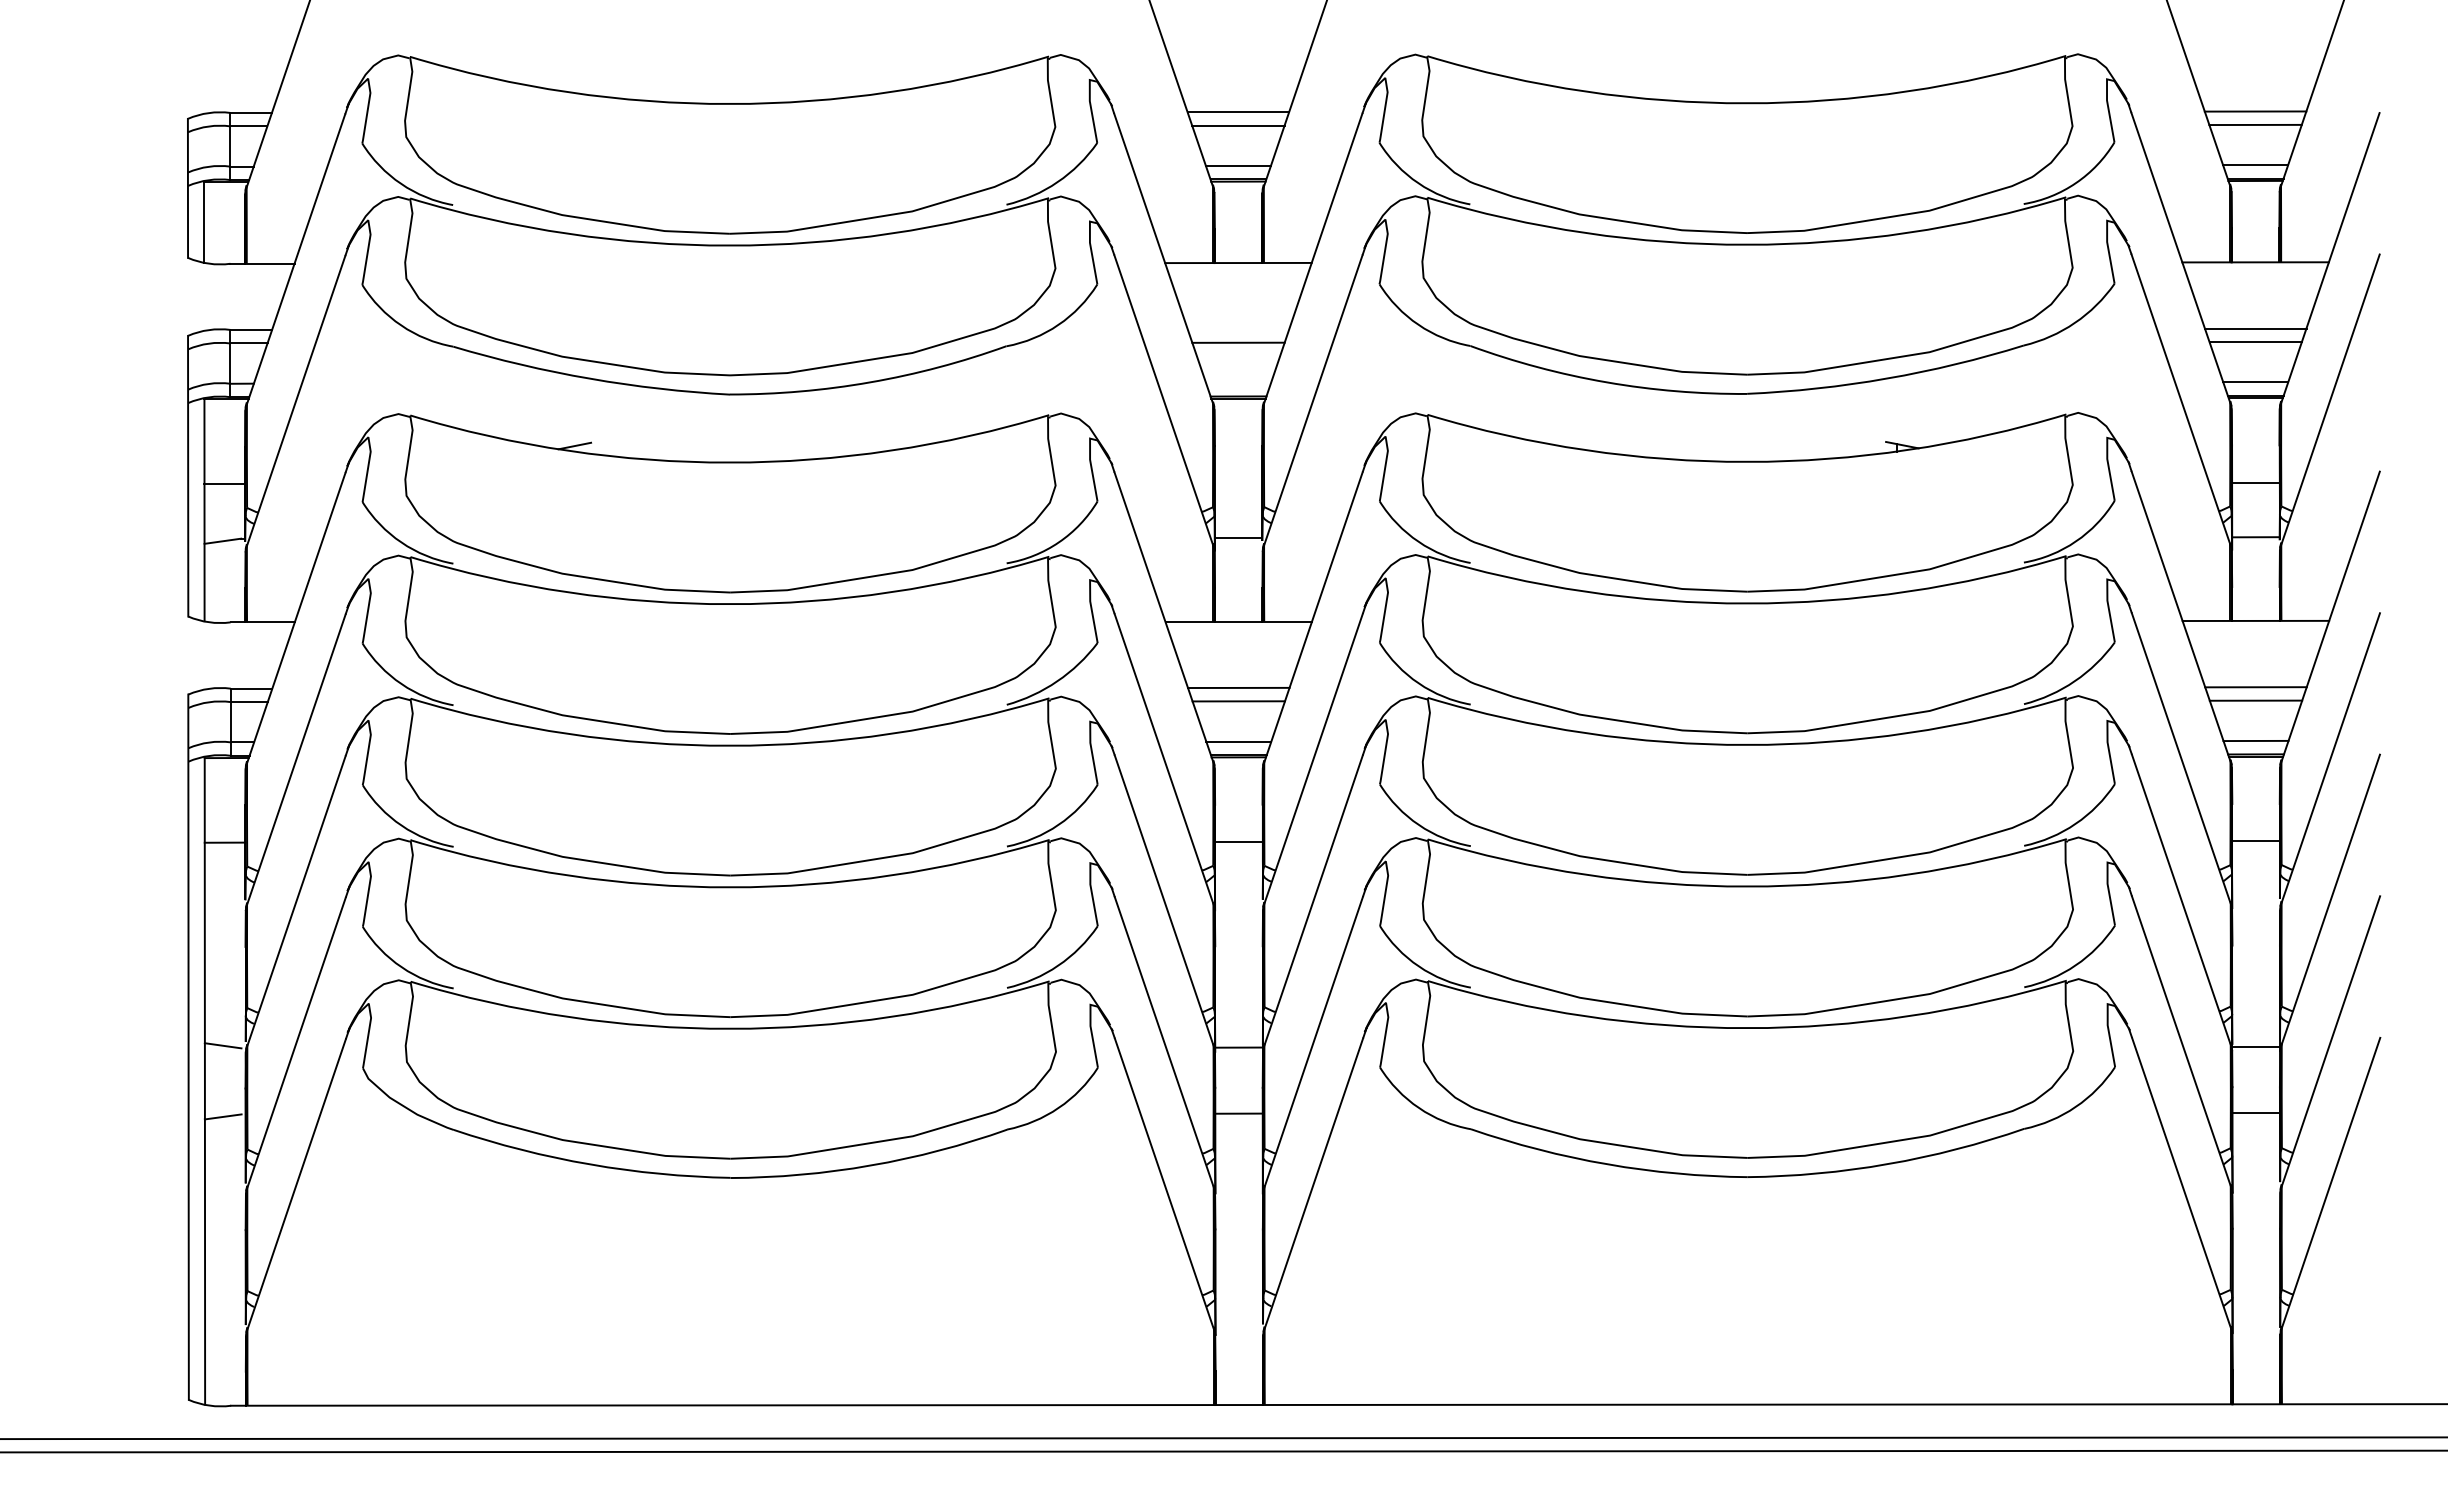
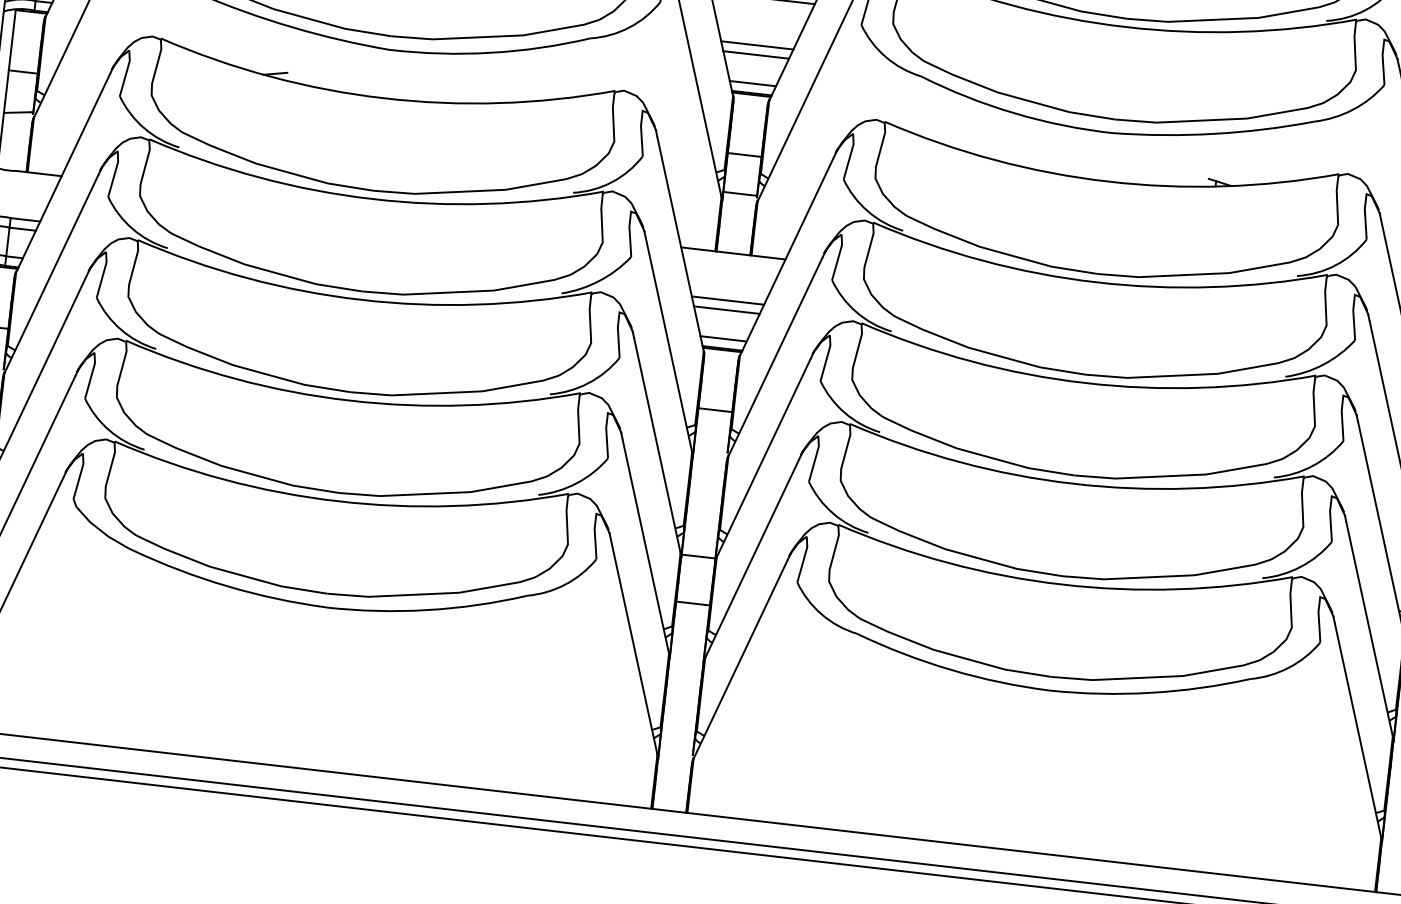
line: (1238, 329) -> (757, 45), added
line: (1238, 382) -> (752, 83), added
line: (1238, 483) -> (744, 155), added

